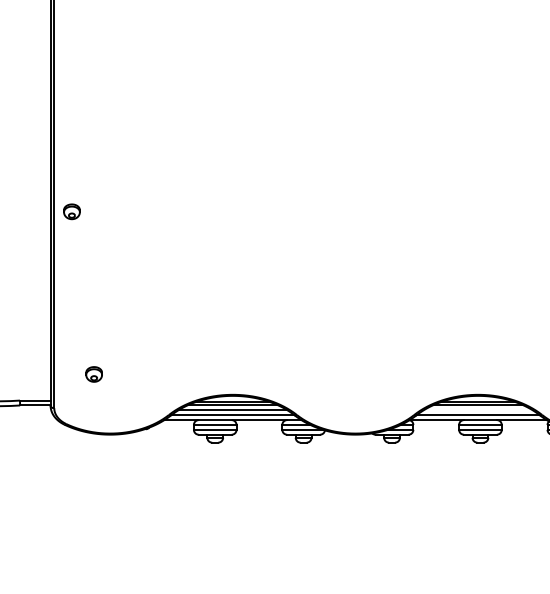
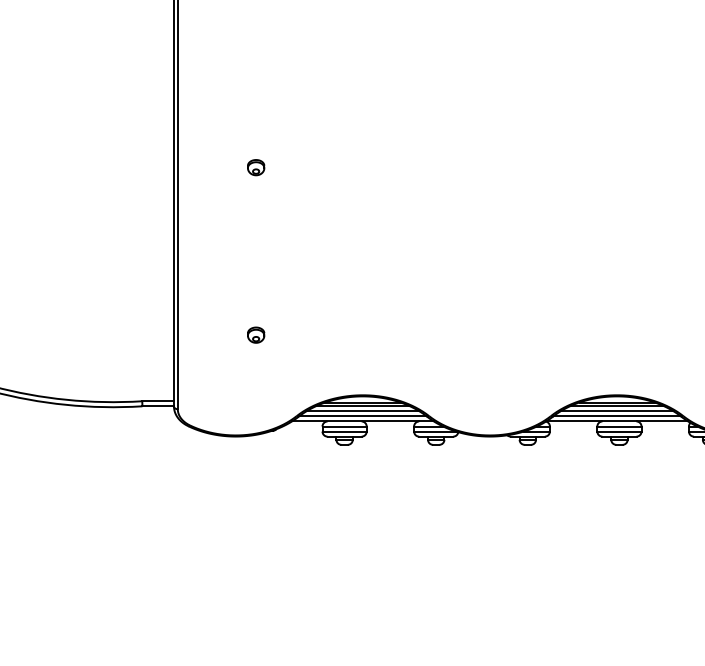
part: (72, 211) -> (256, 167), moved
part: (94, 373) -> (256, 334), moved
line: (477, 410) -> (616, 411), added

